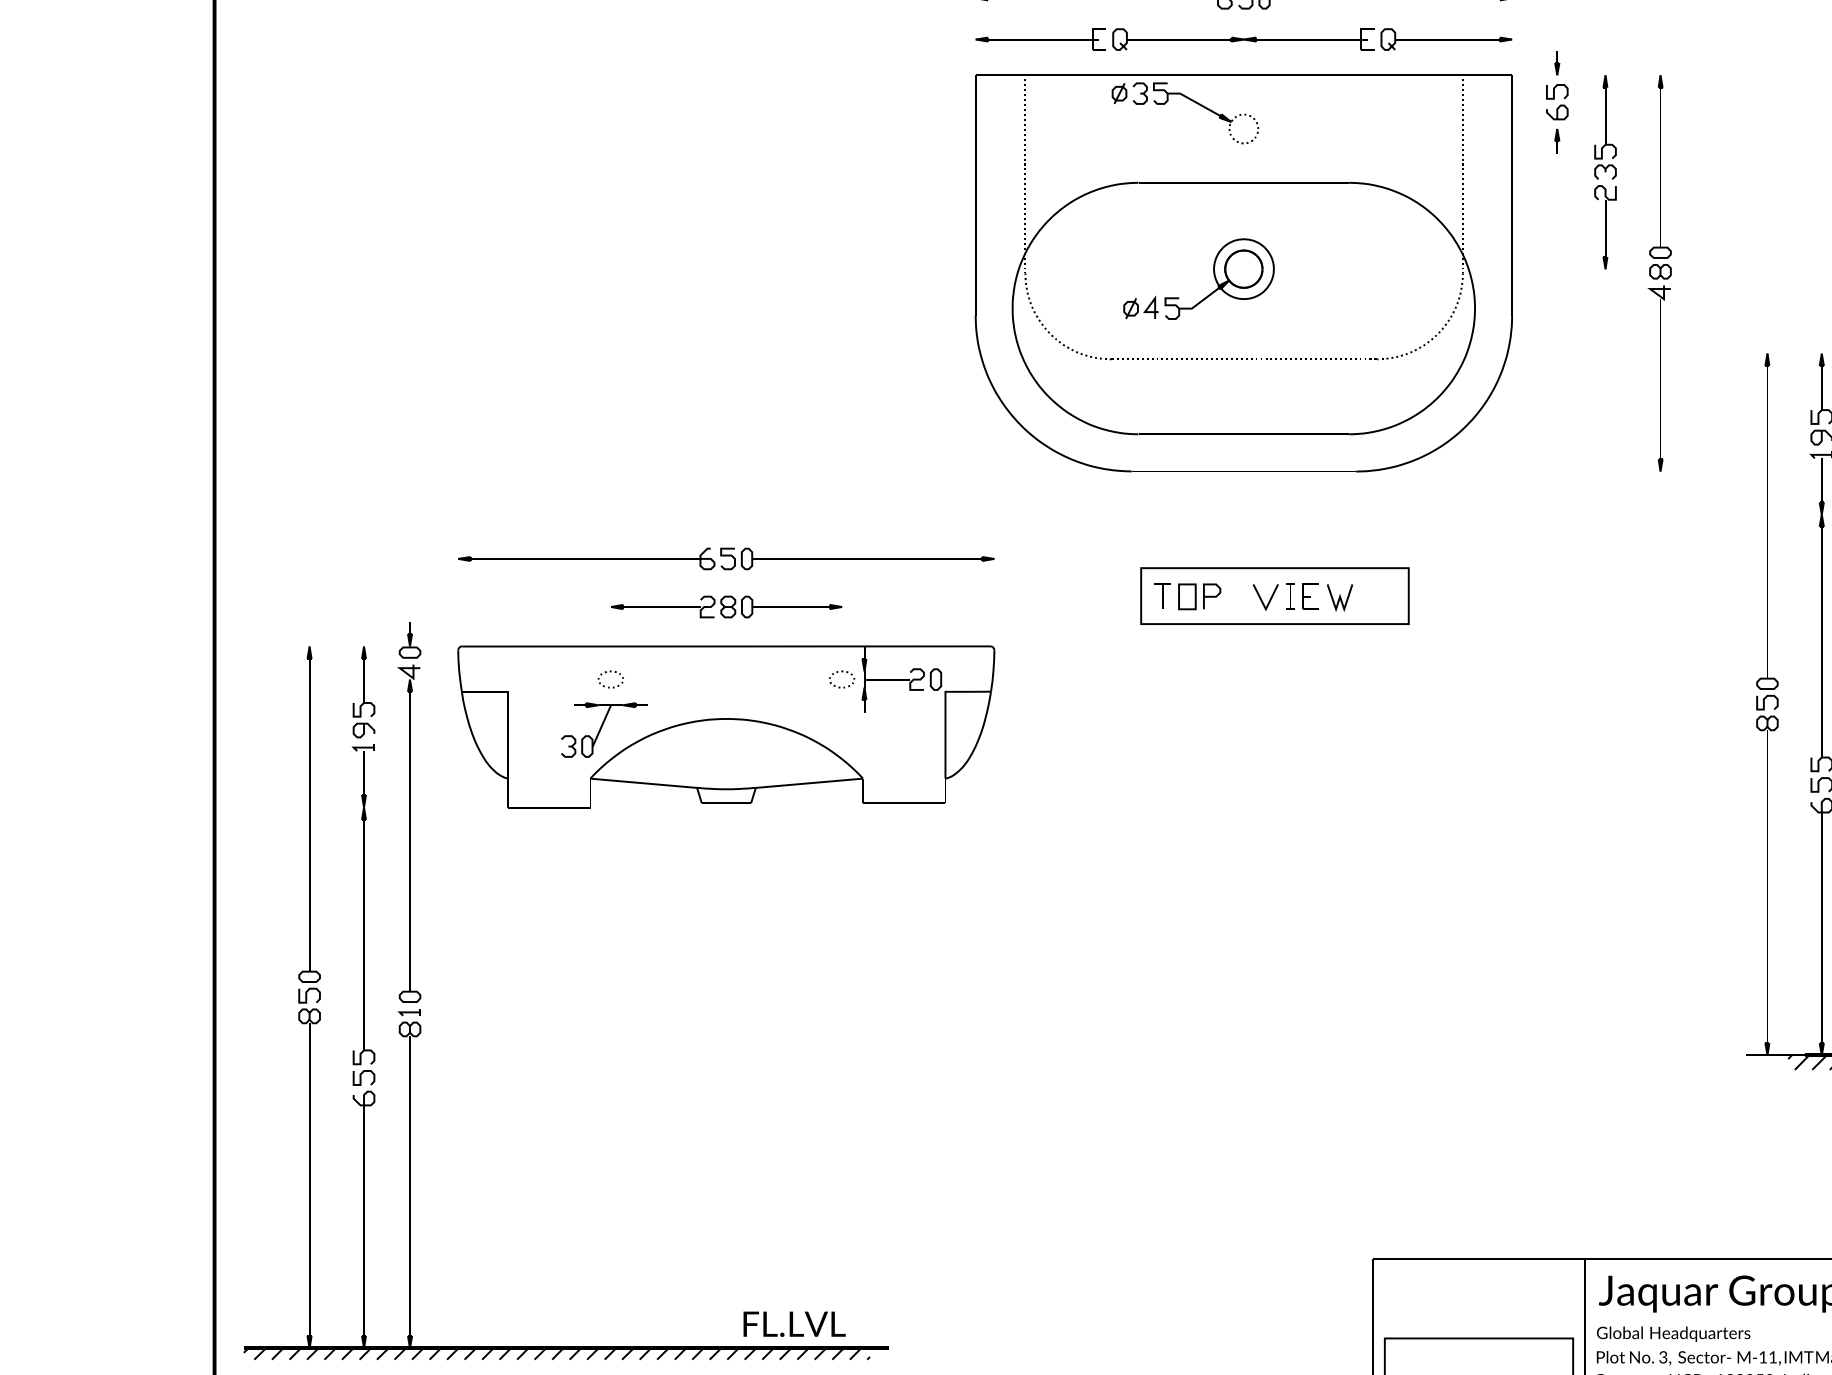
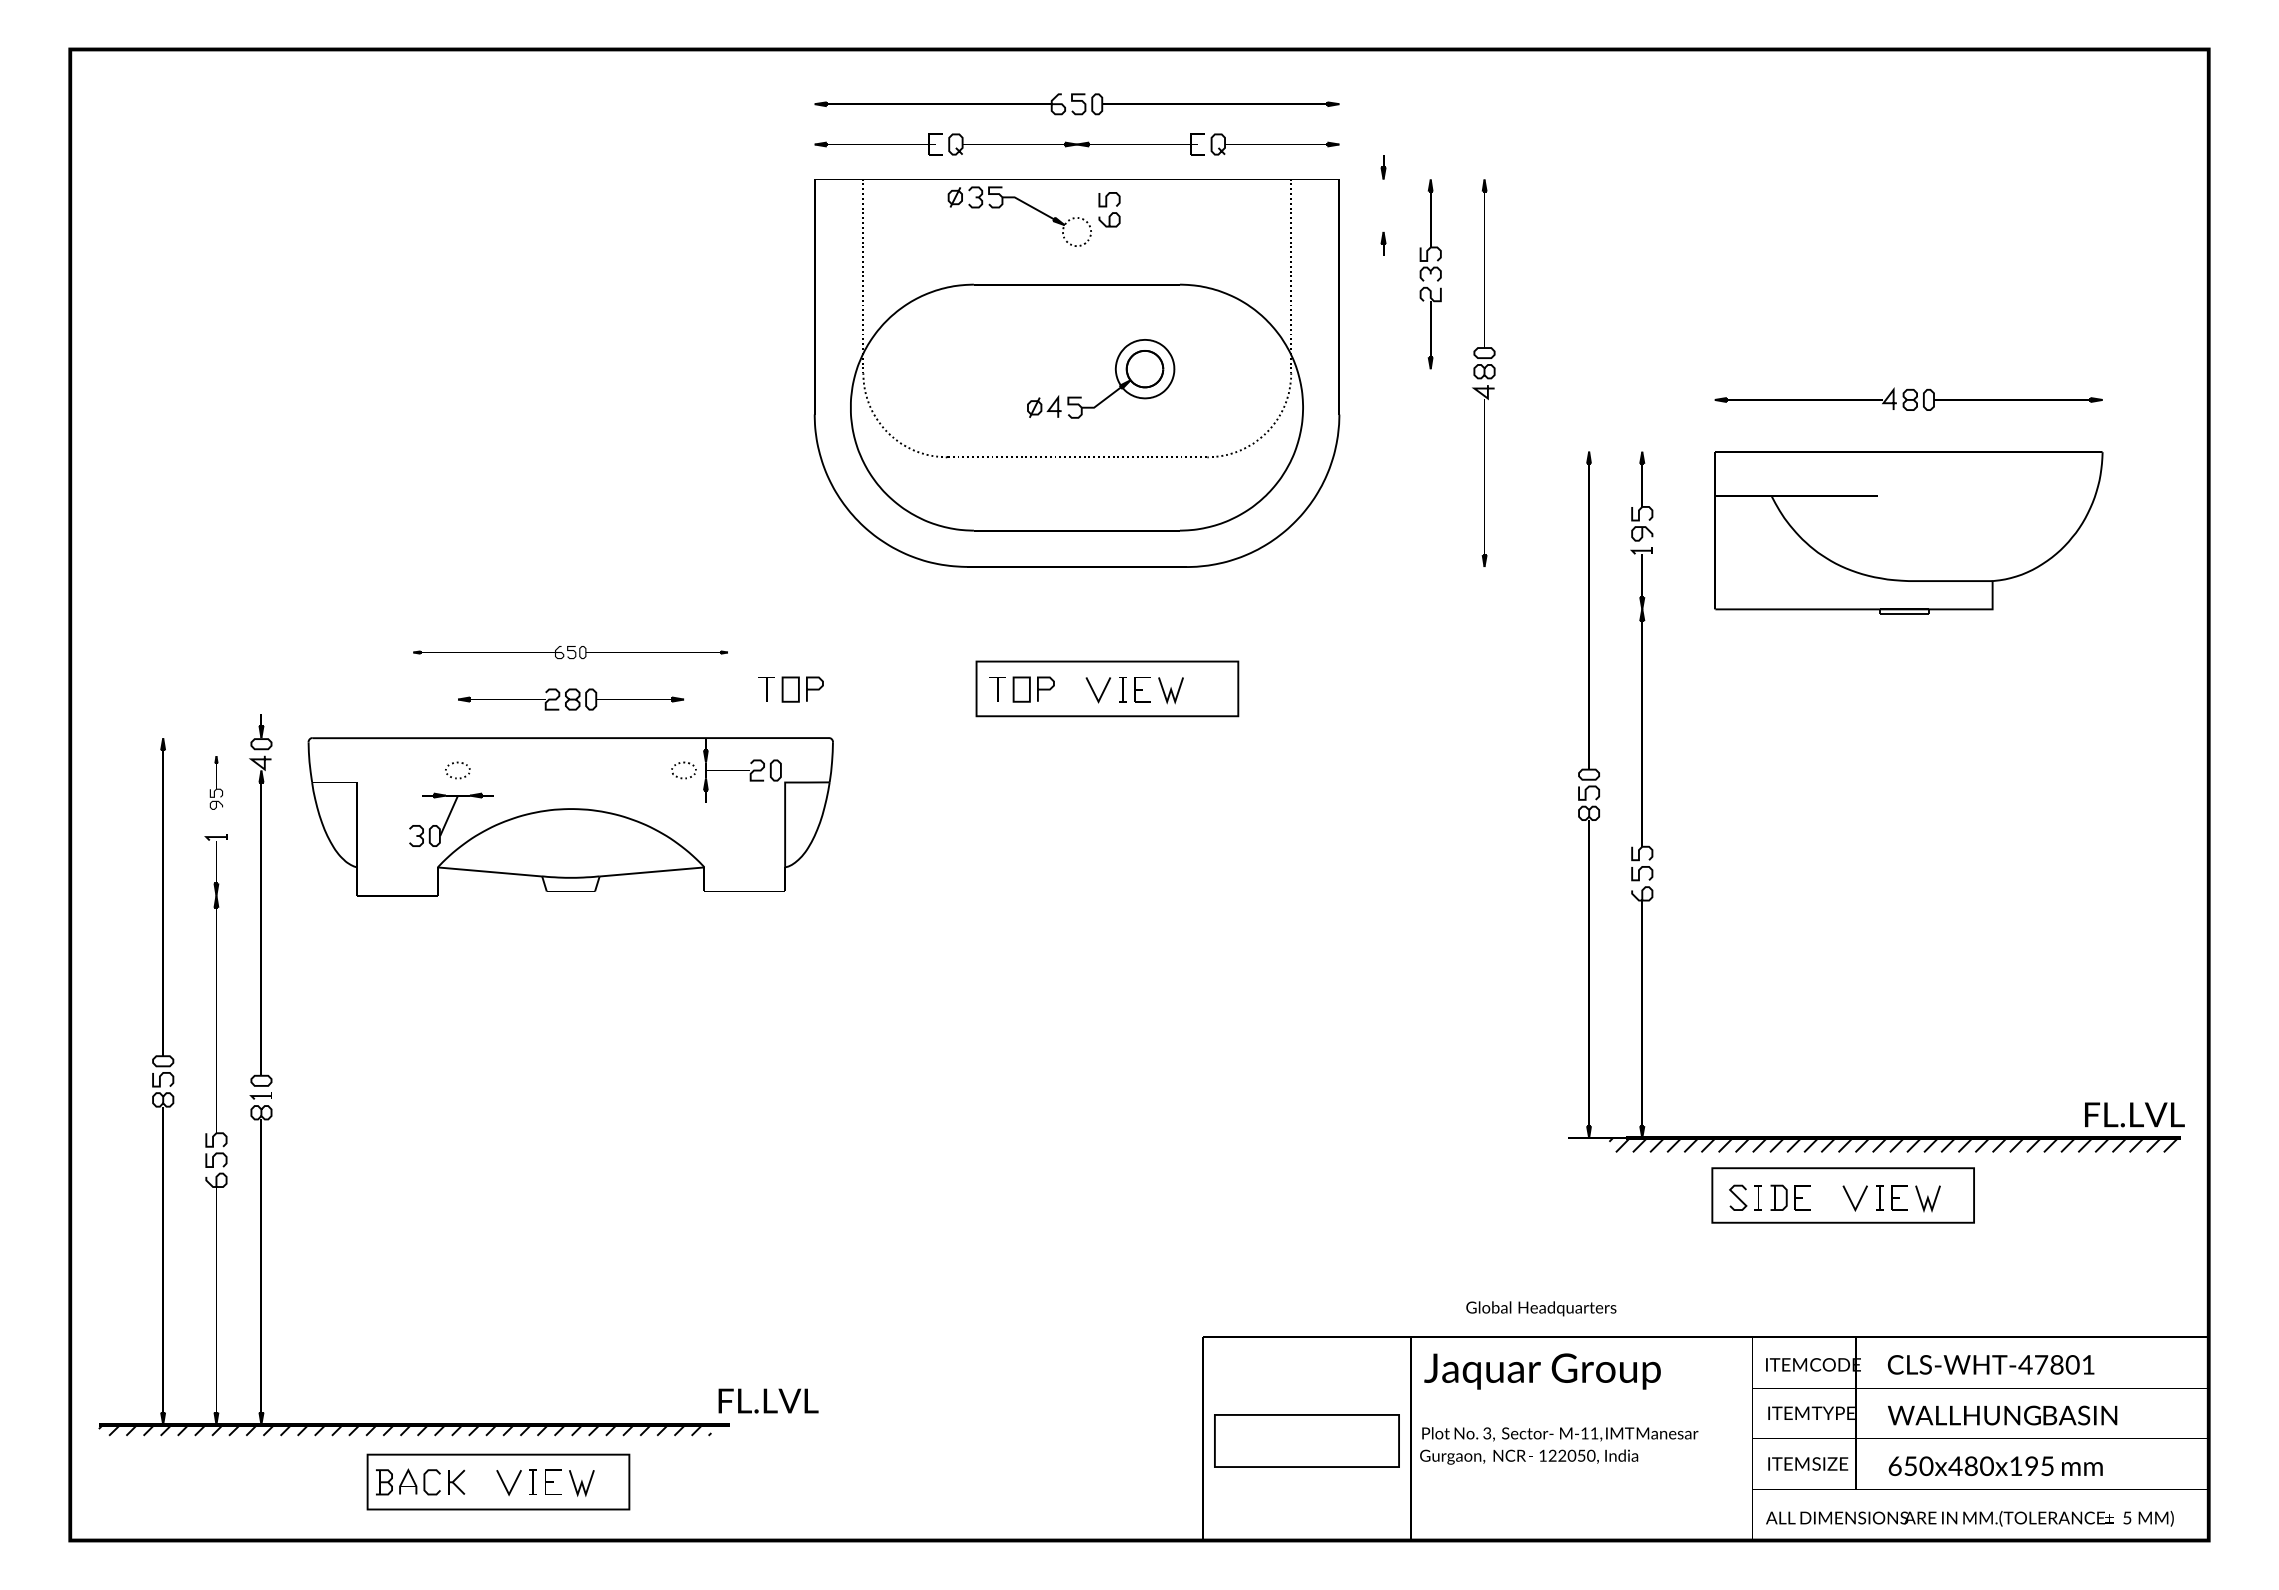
part: (1557, 101) -> (1109, 209), moved
part: (1213, 276) -> (1115, 376), moved
part: (726, 558) -> (570, 652), size x0.6
part: (950, 596) -> (790, 689), added
part: (364, 691) -> (216, 782), size x0.6
text: (794, 1323) -> (768, 1400), moved
text: (1673, 1333) -> (1541, 1308), moved

